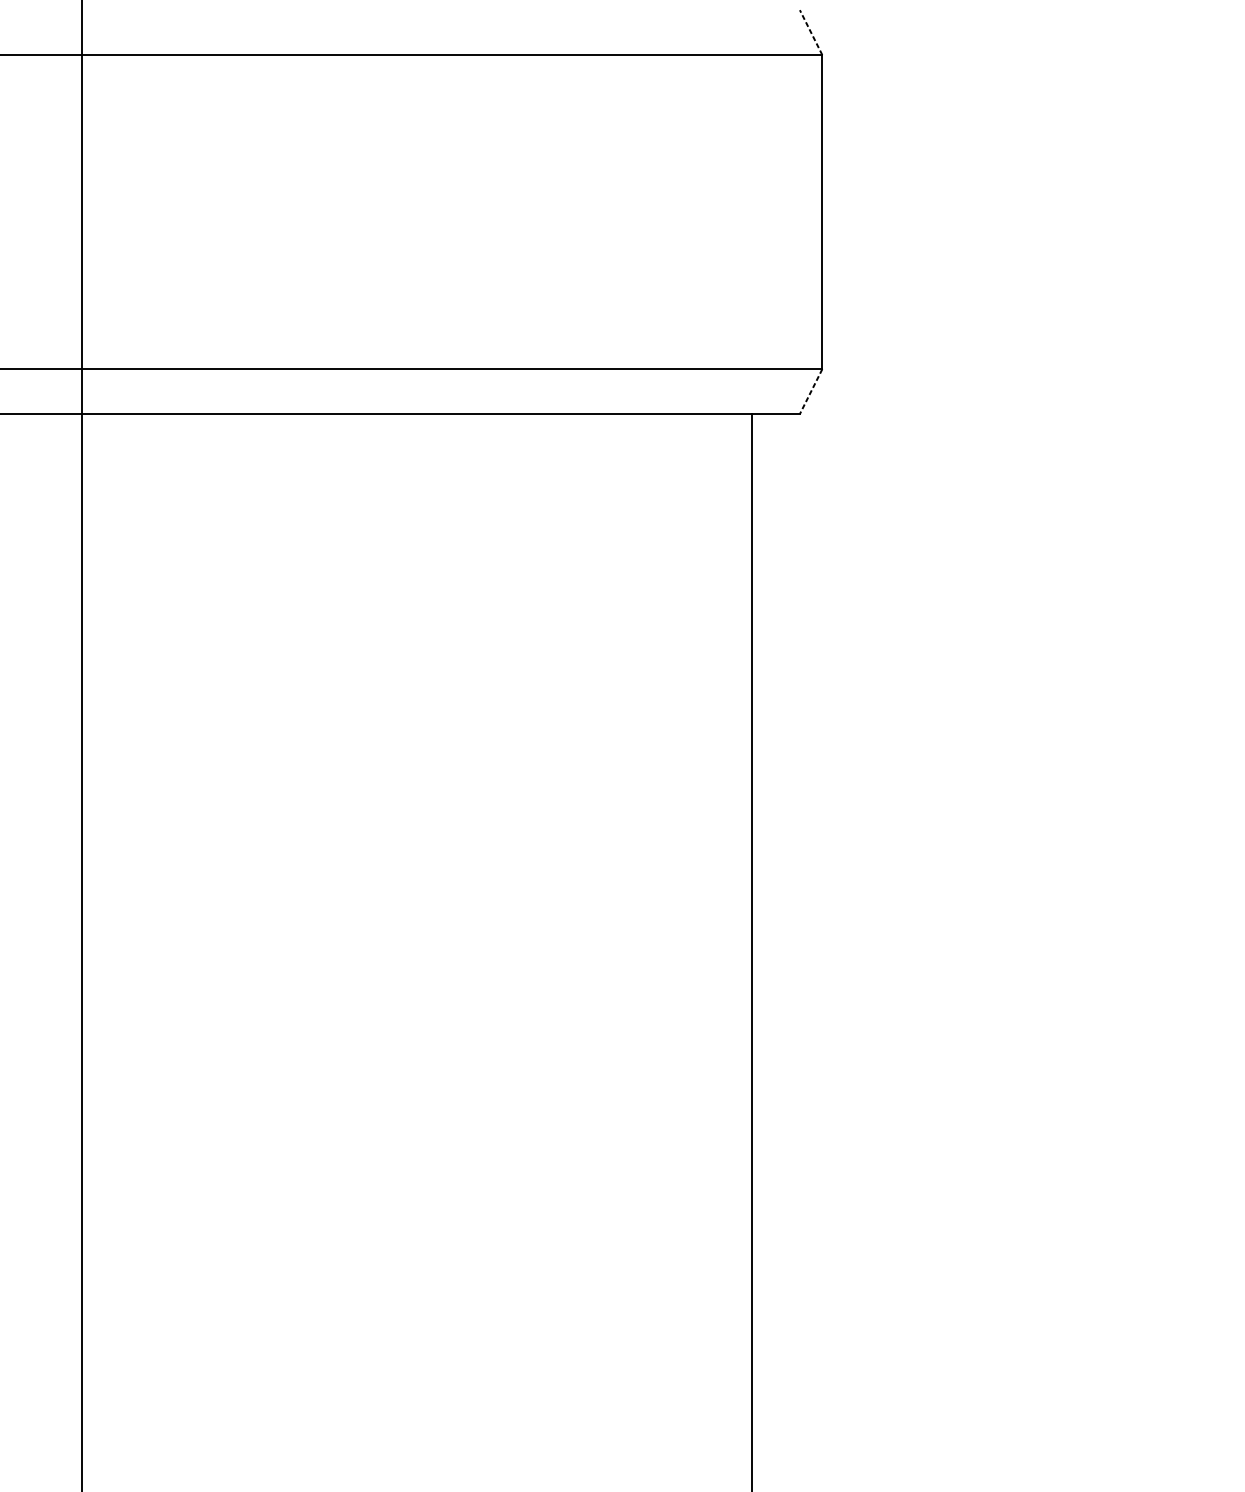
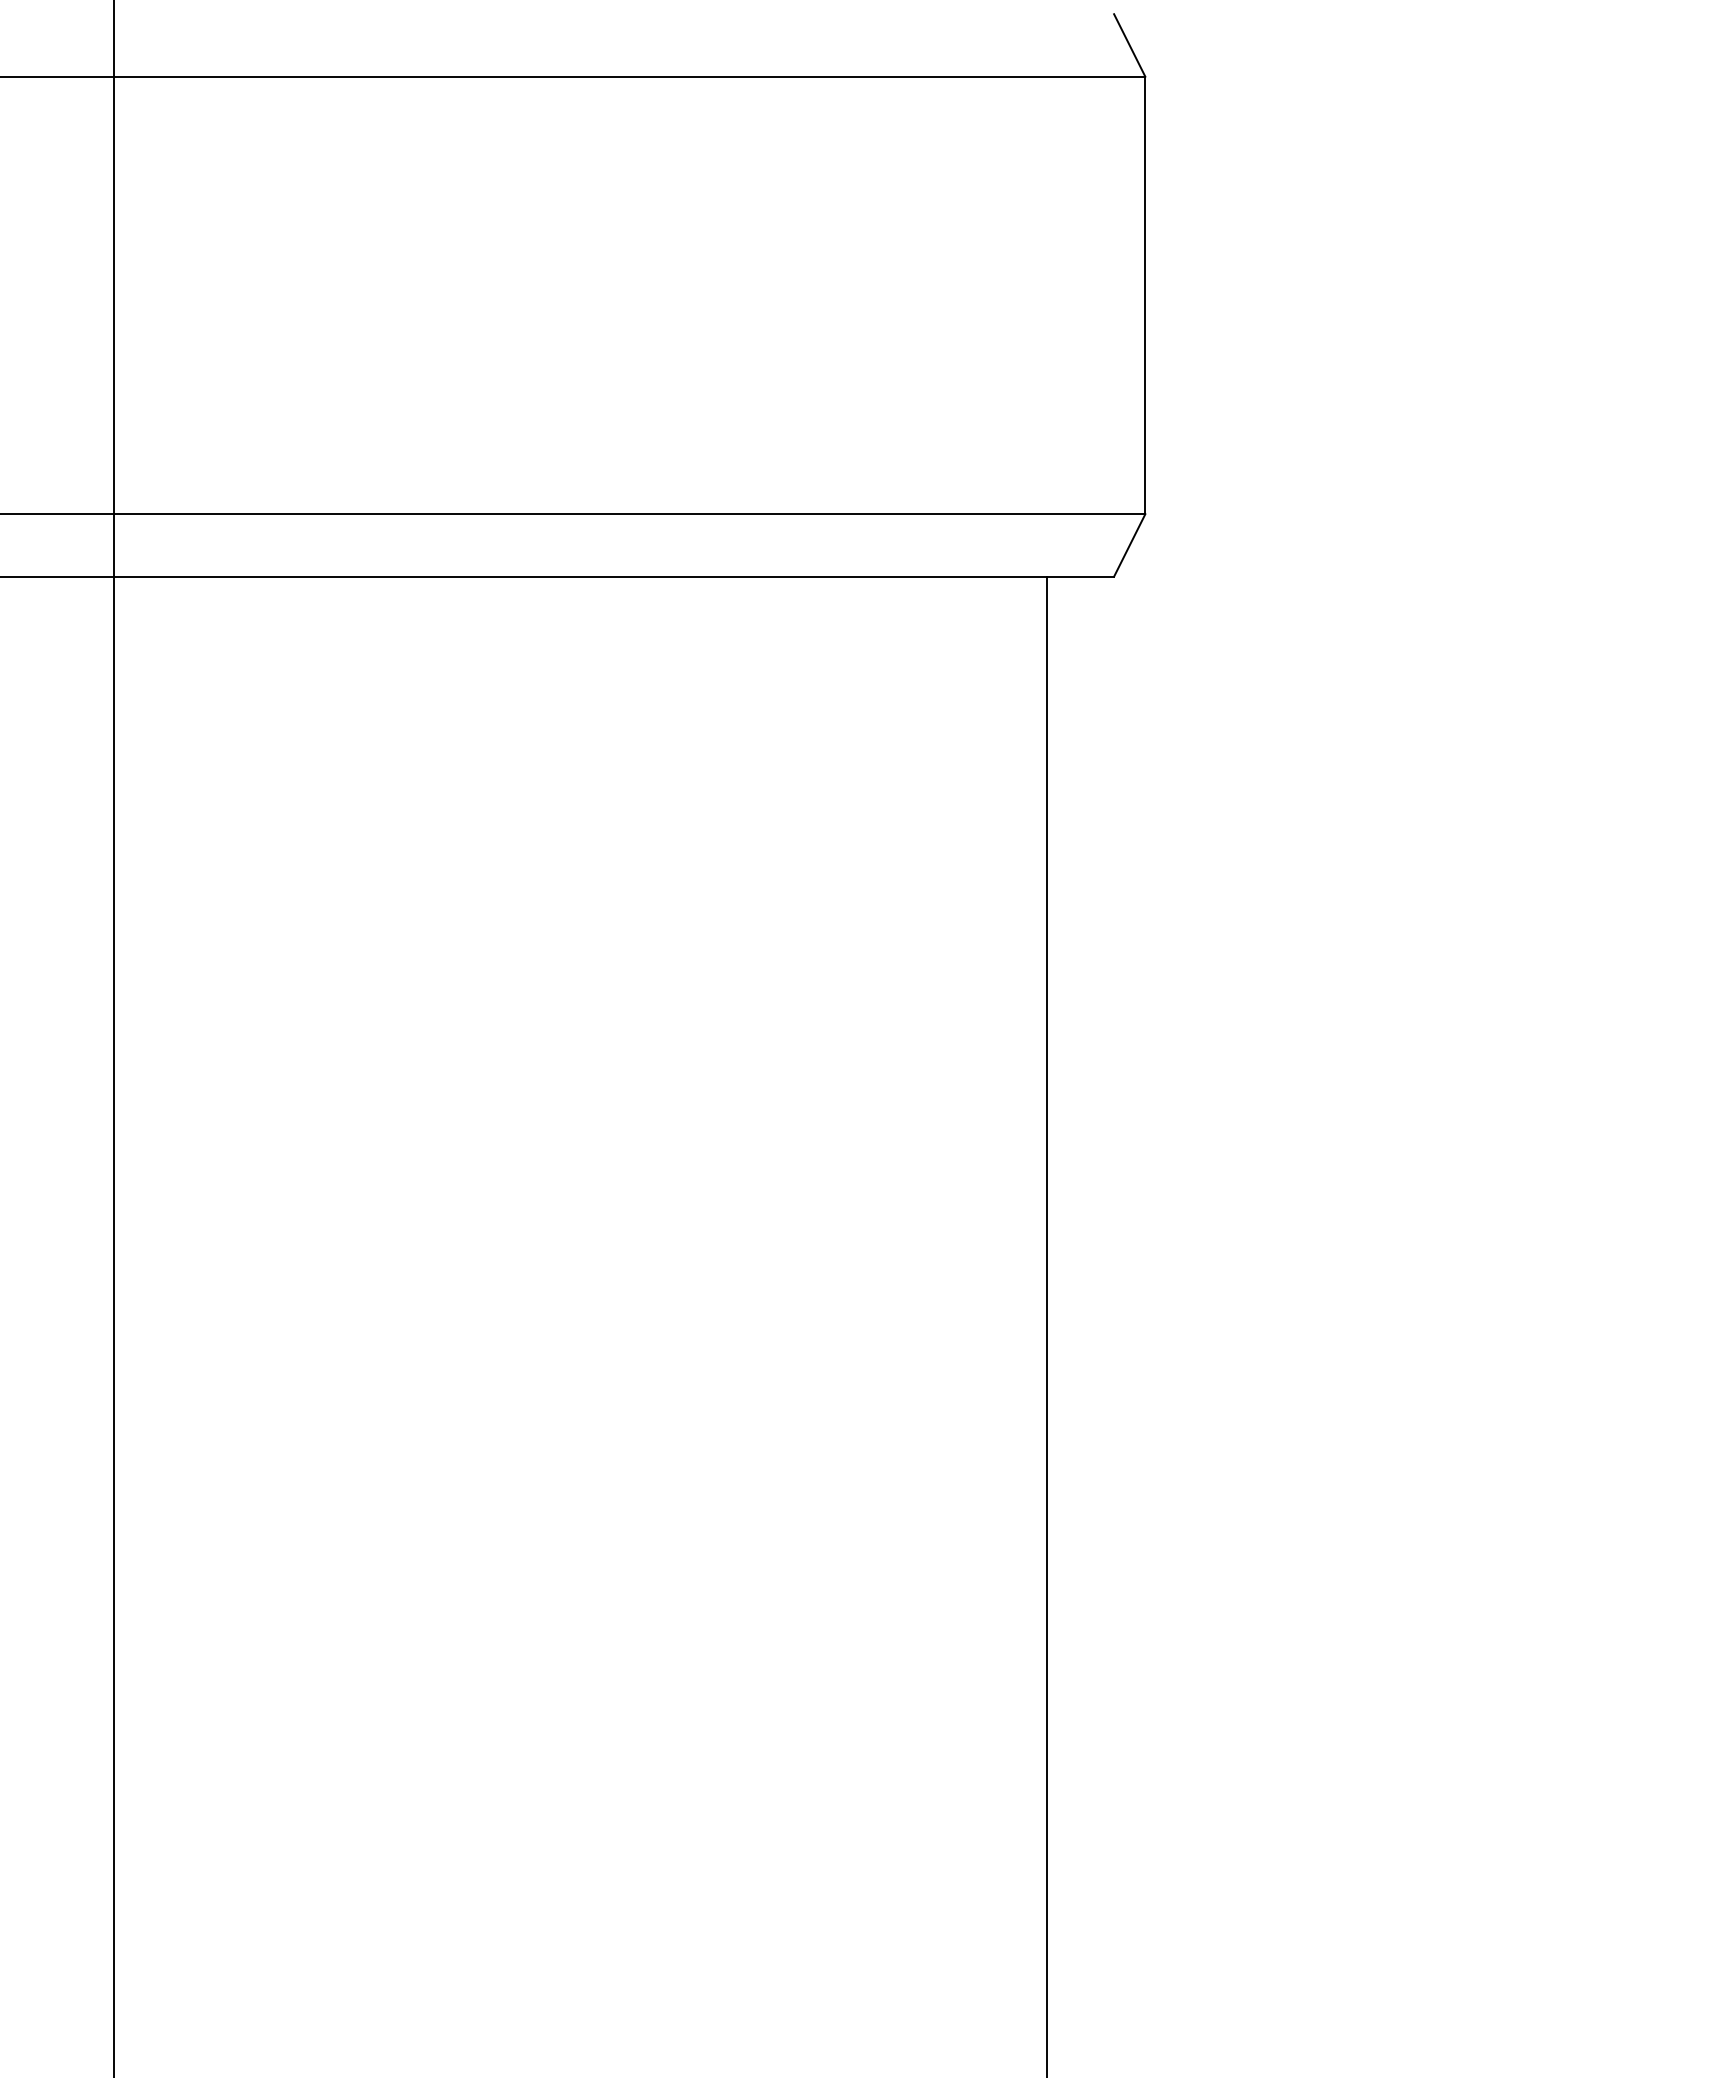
line: (810, 32) -> (1129, 45), dashed -> solid
line: (810, 391) -> (1129, 545), dashed -> solid

